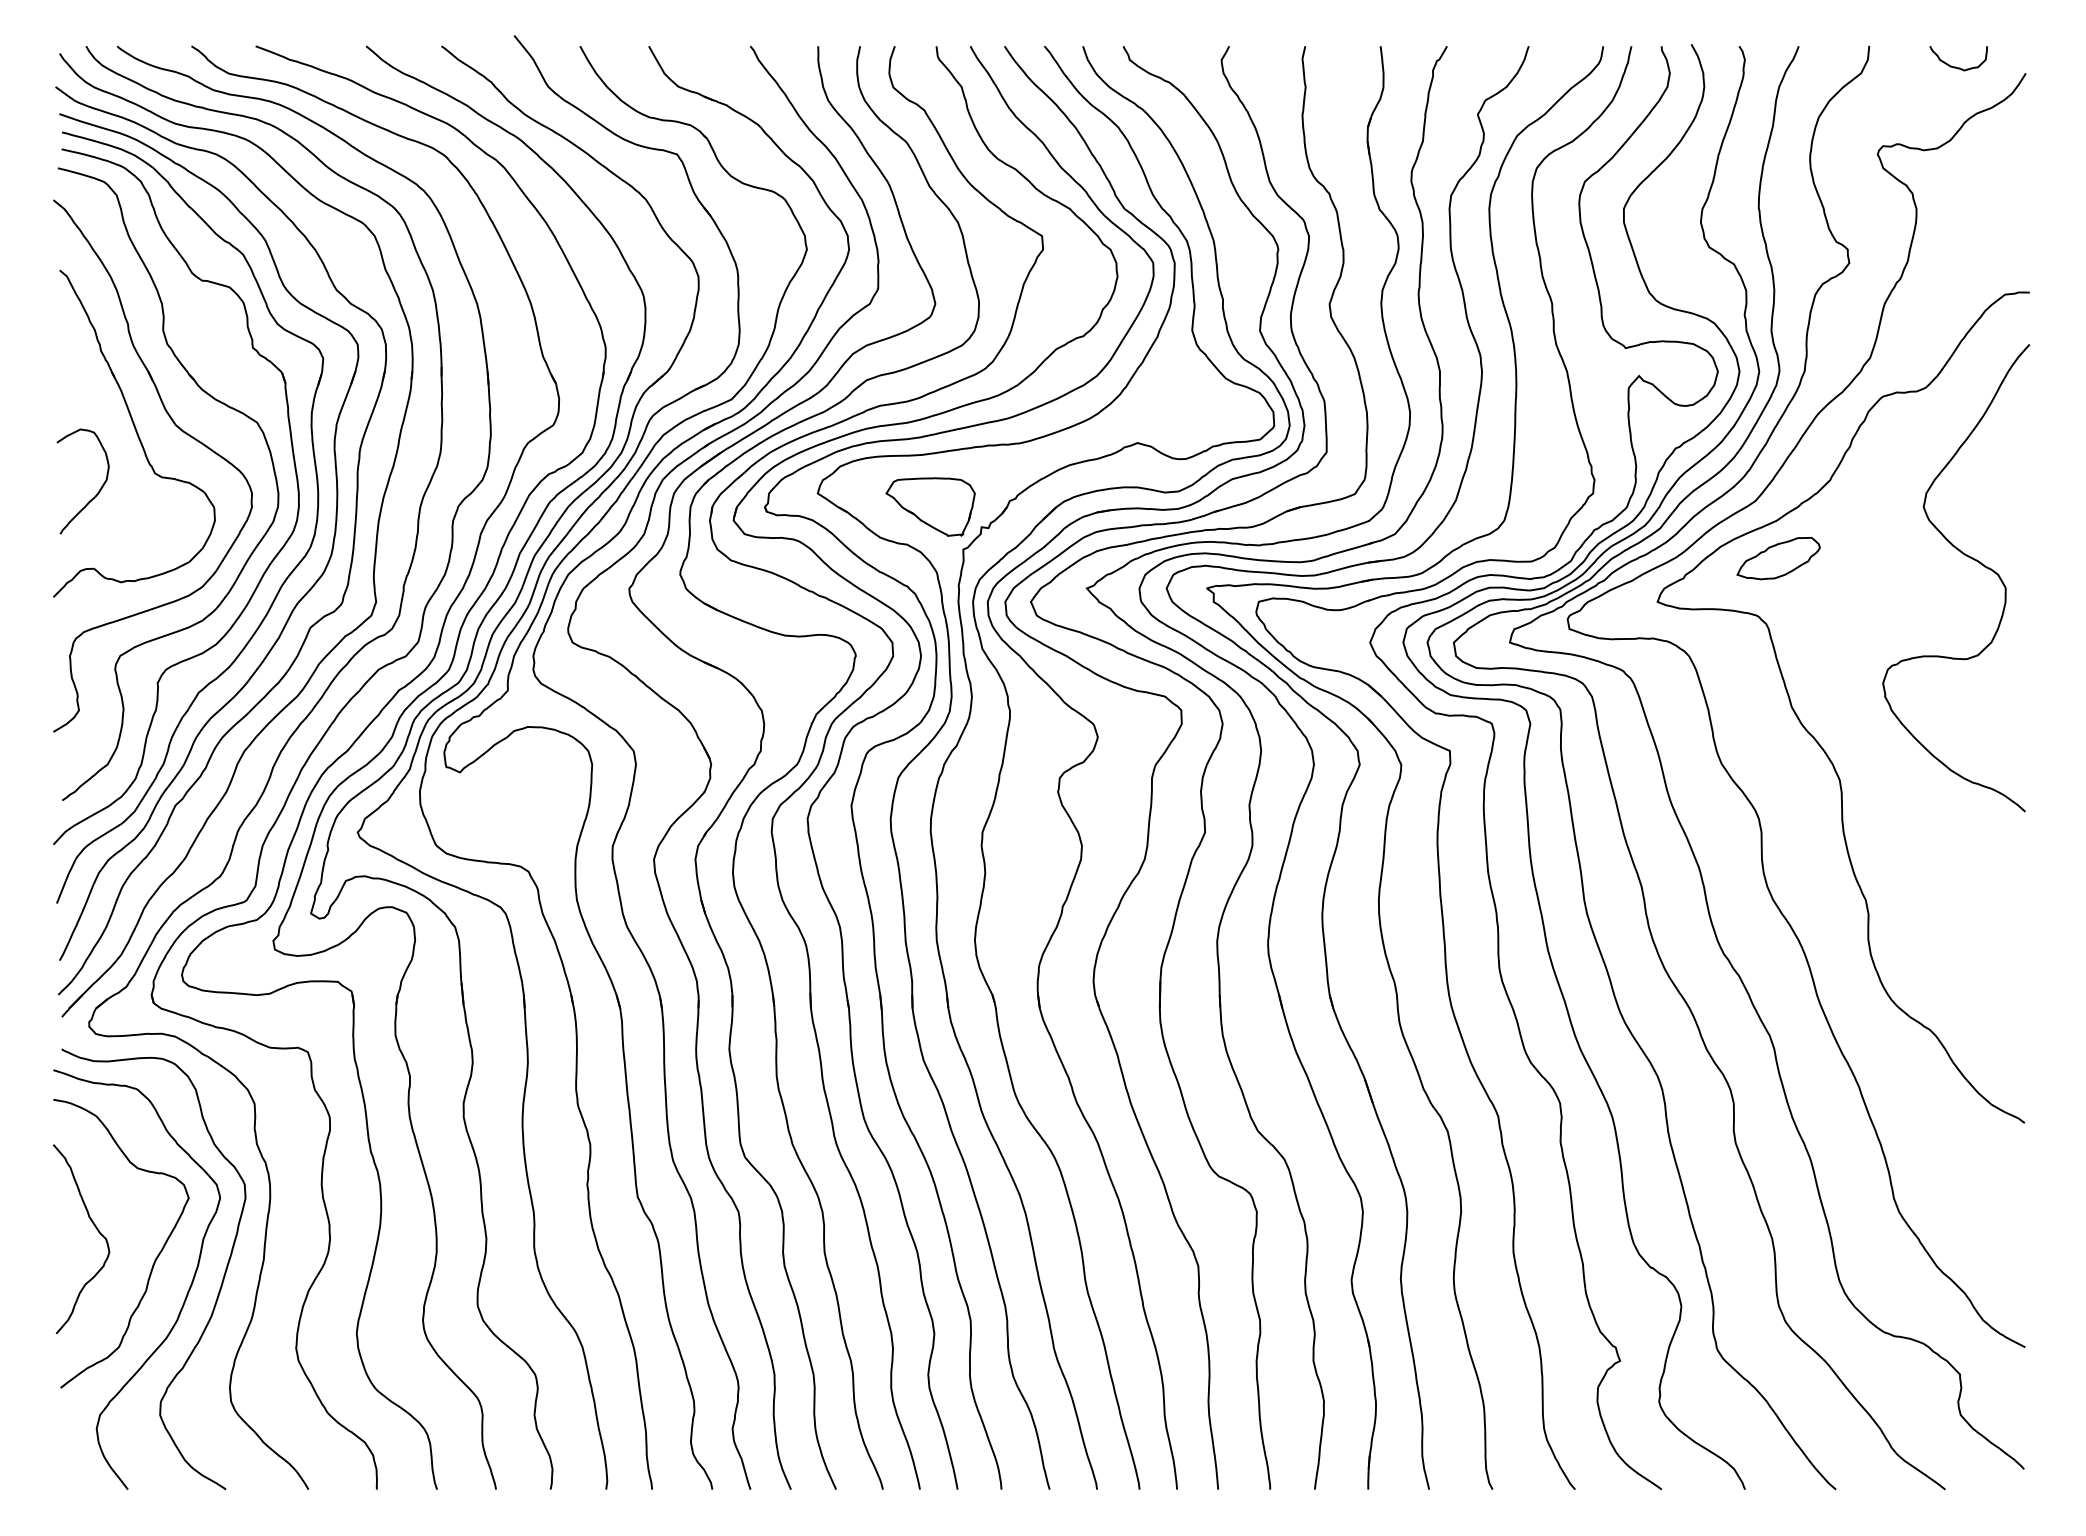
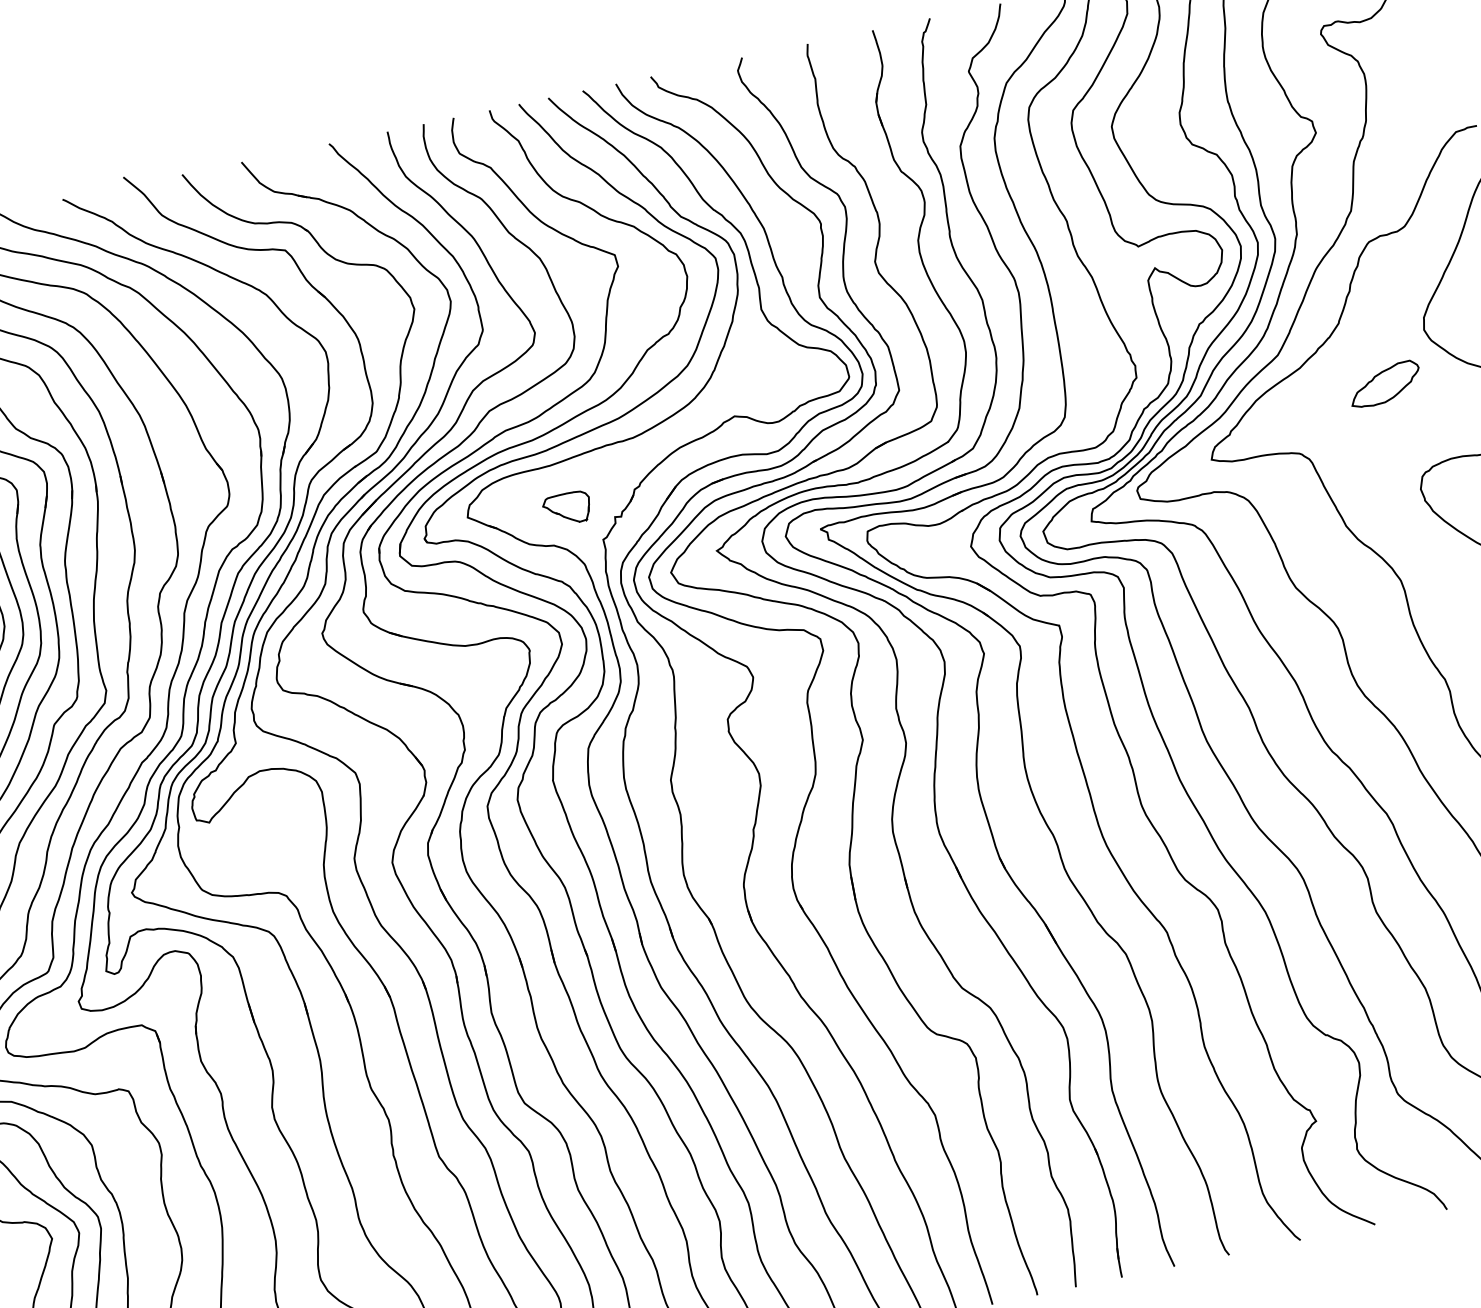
part: (930, 506) -> (567, 508), size x0.6
part: (1778, 558) -> (1384, 384), moved

